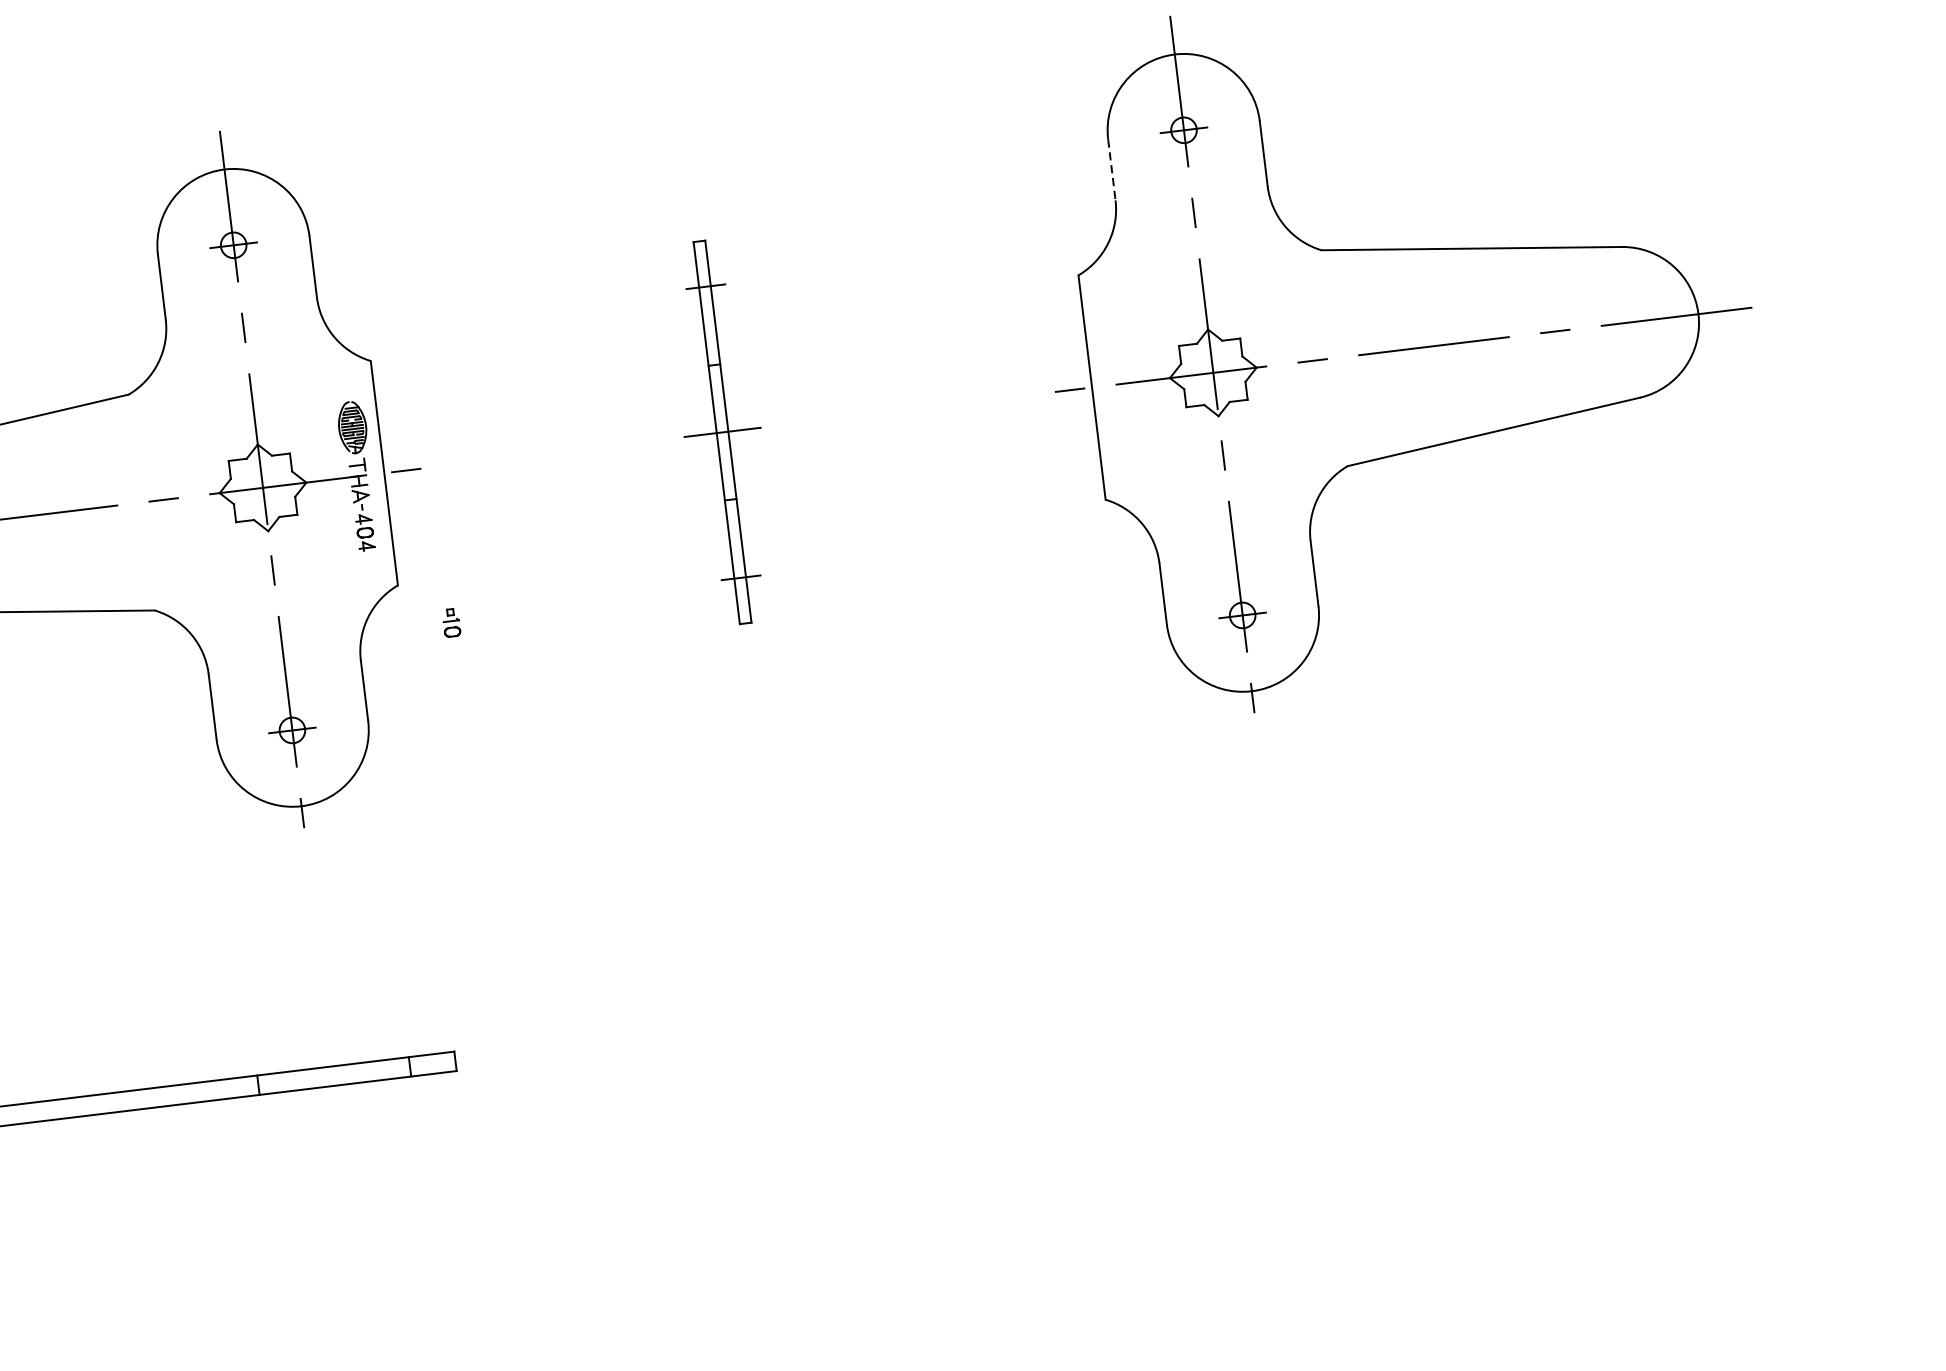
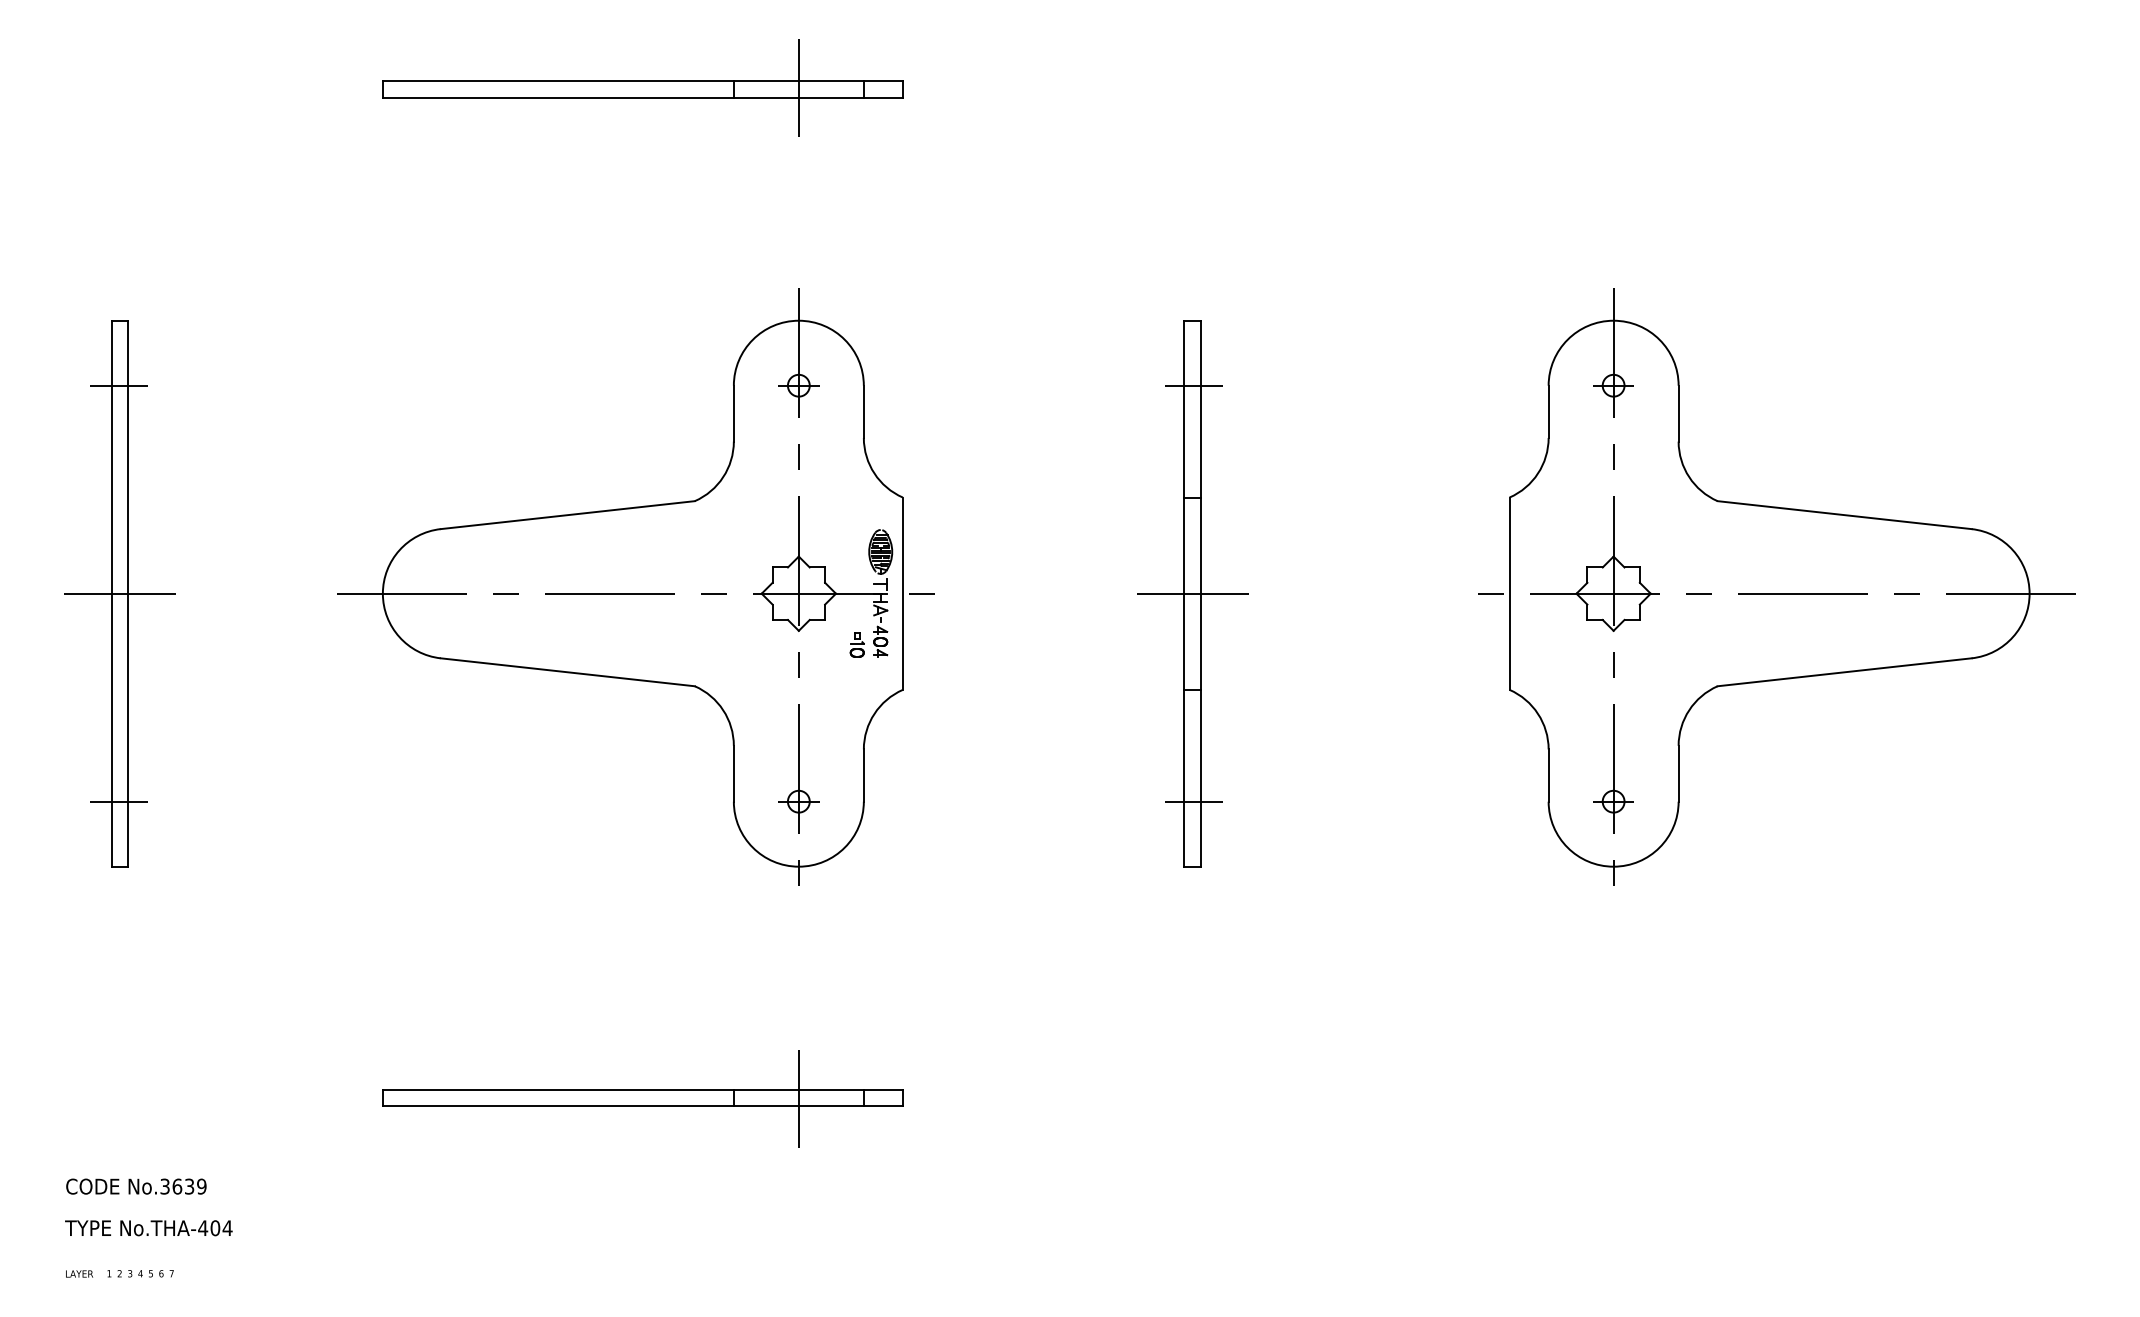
line: (1111, 170) -> (1548, 412), dashed -> solid
part: (722, 432) -> (1192, 593), size x1.67
part: (450, 622) -> (856, 644), moved
line: (334, 1077) -> (798, 1099), added

